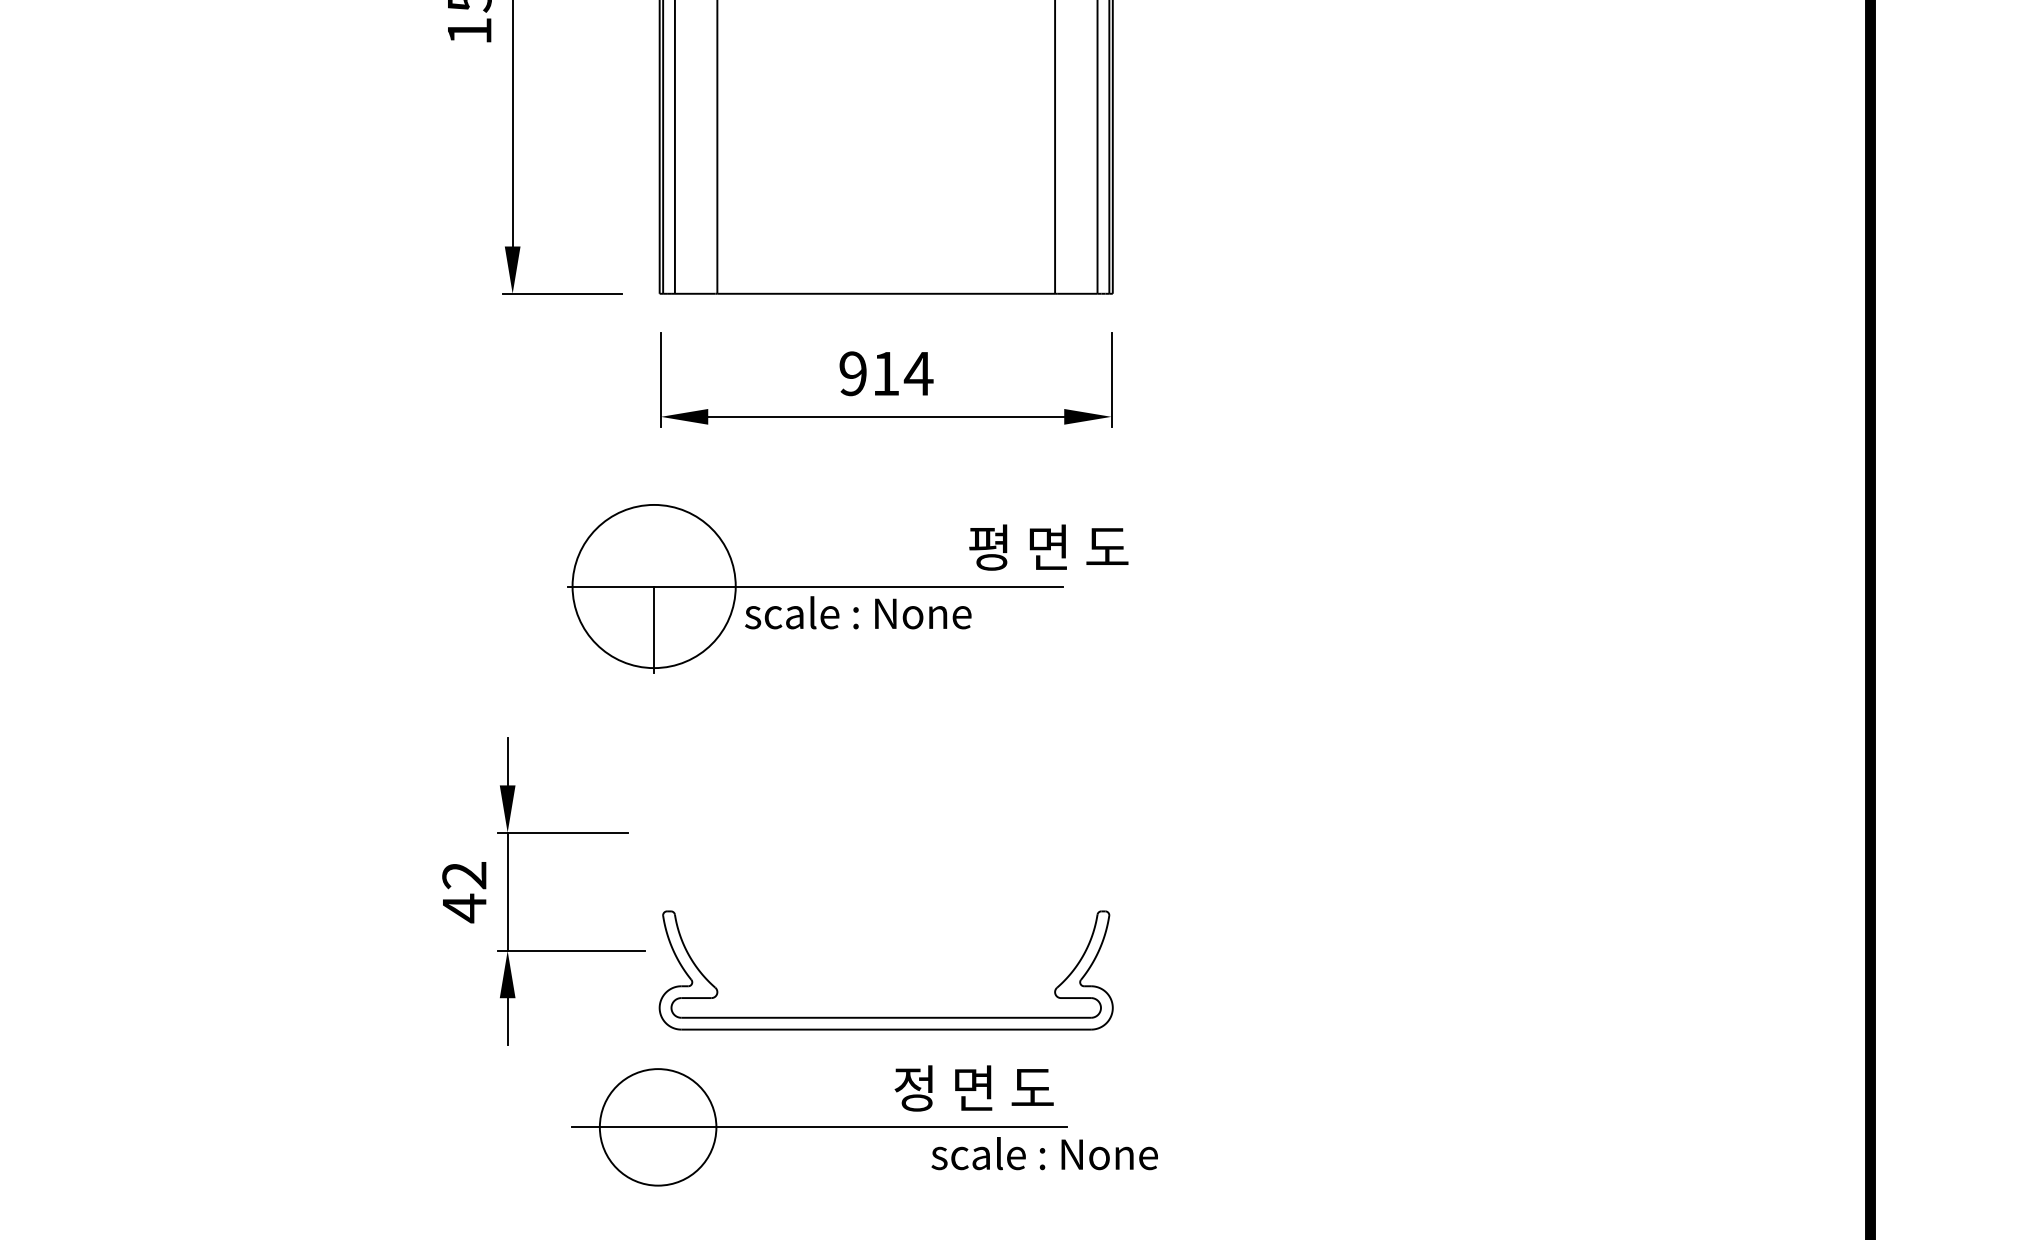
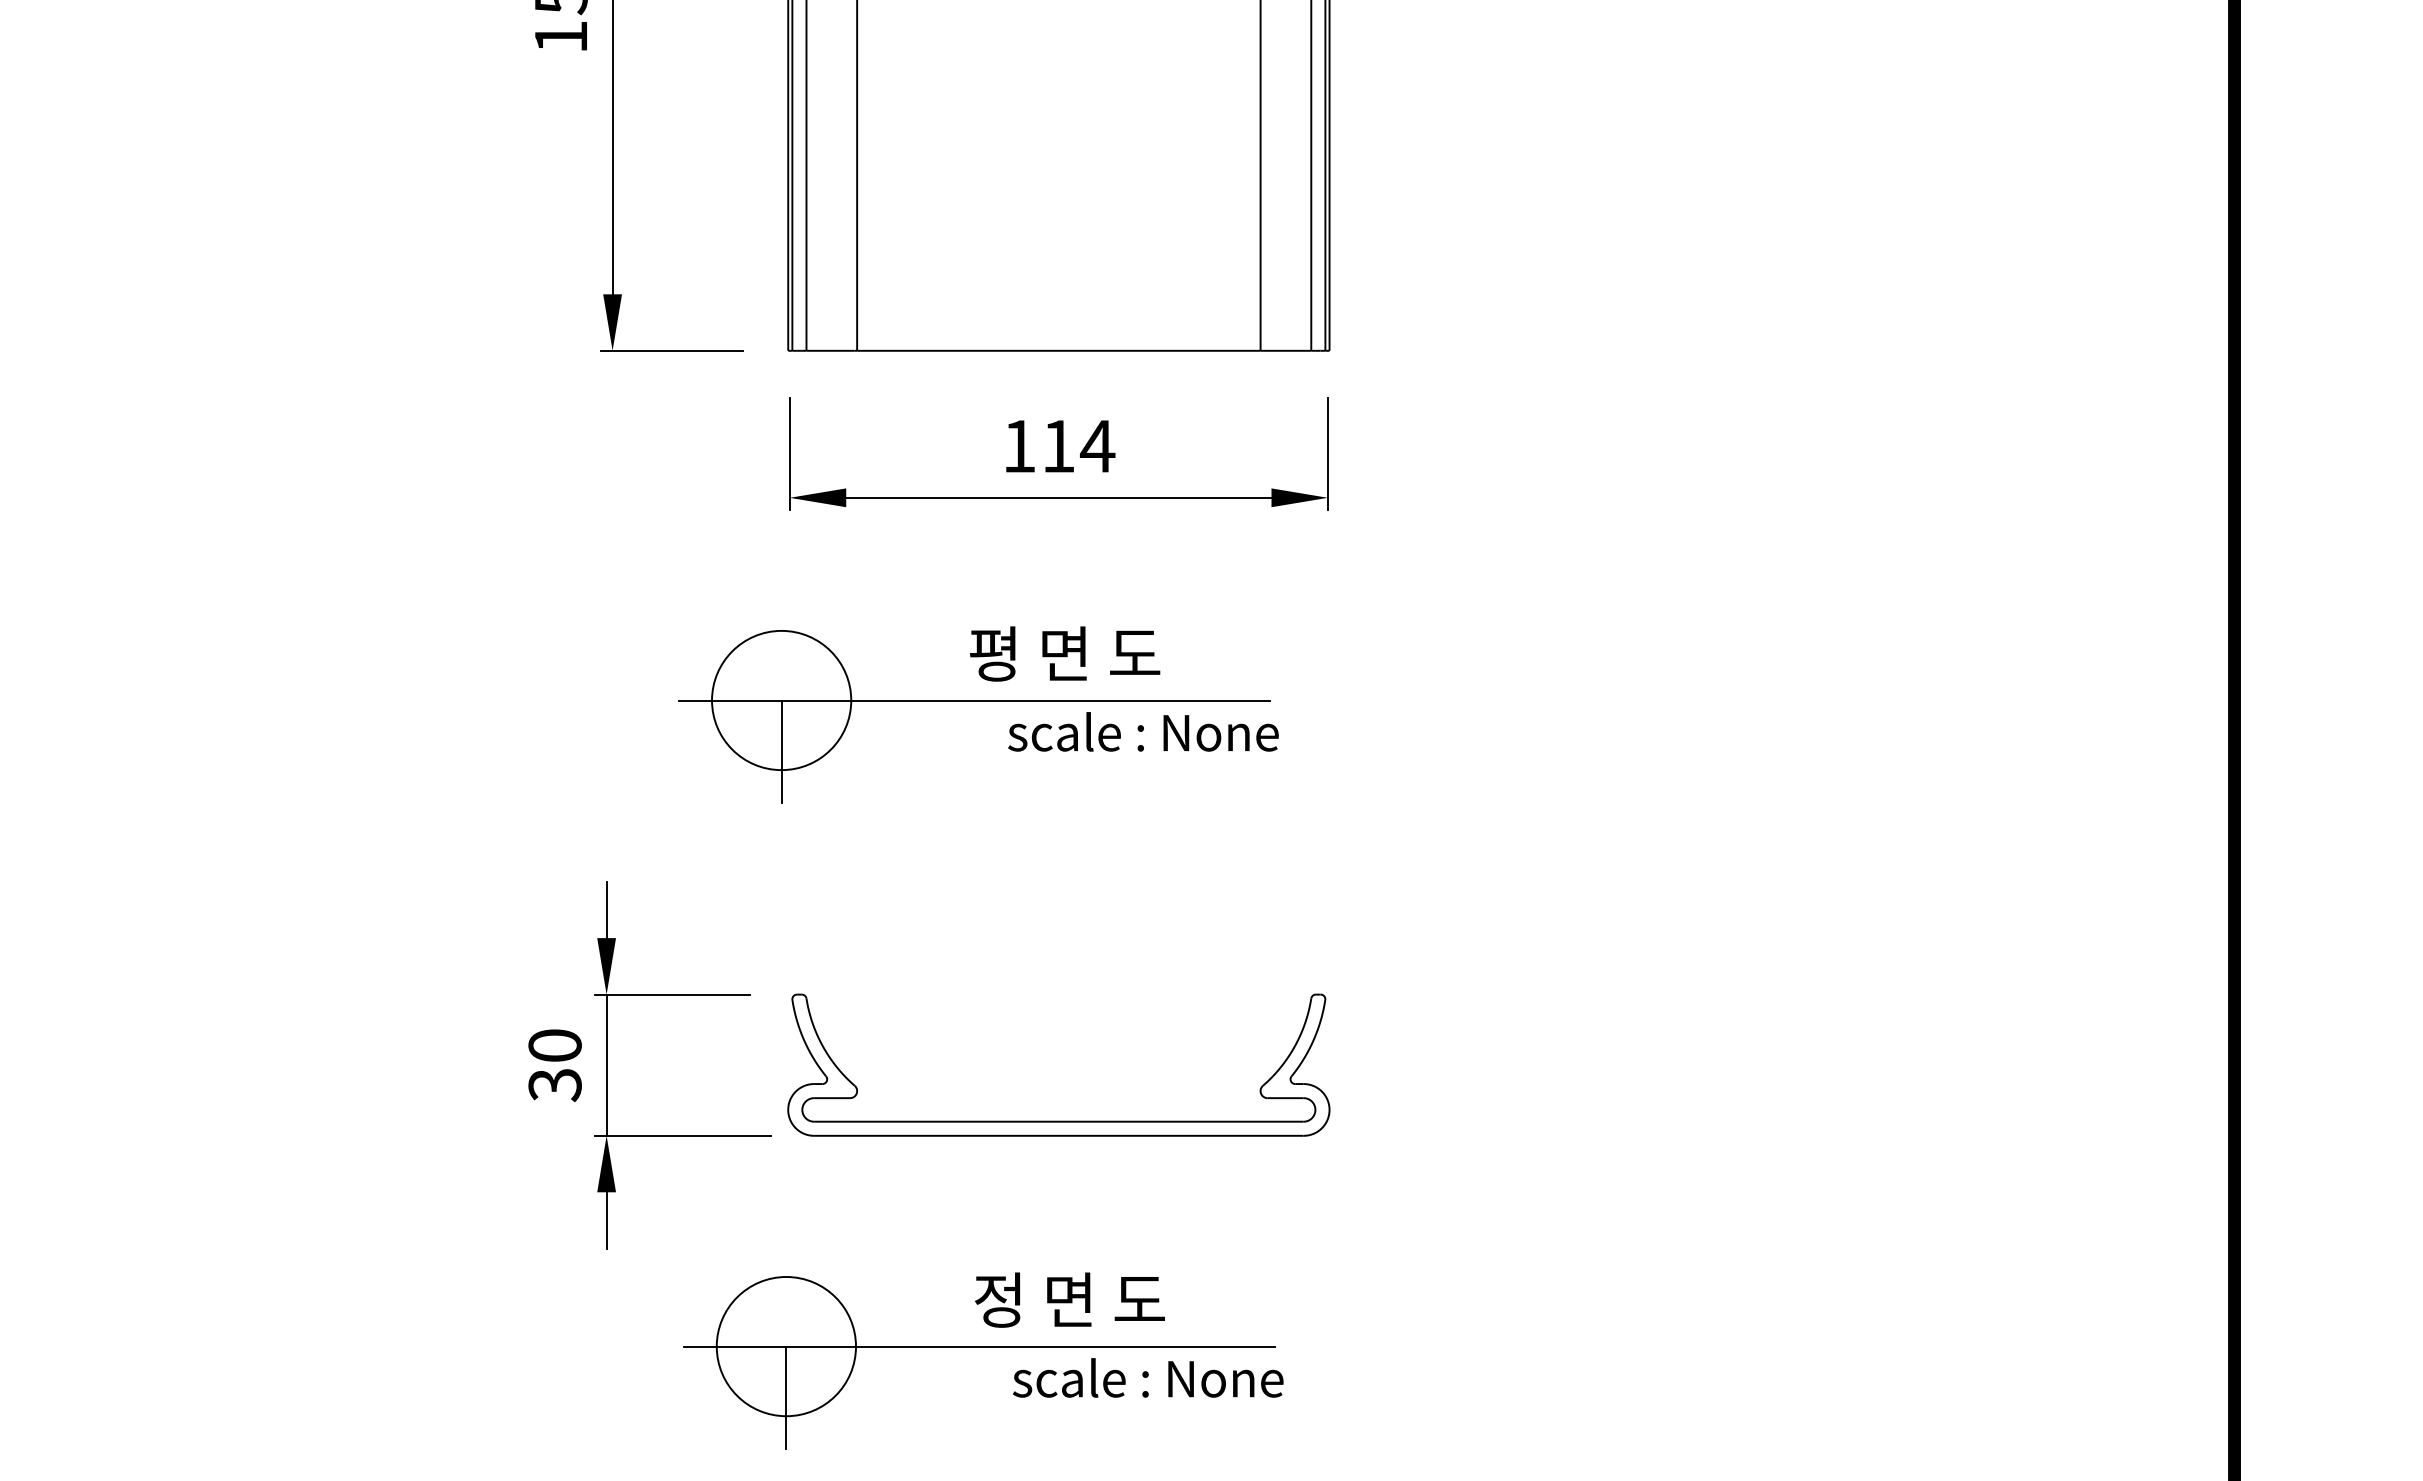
text: (853, 373) -> (1019, 446), 914 -> 114
text: (1049, 547) -> (1065, 653), moved
circle: (654, 586) -> (781, 700), size x0.71
text: (858, 612) -> (1143, 731), moved
text: (464, 892) -> (554, 1065), 42 -> 30
part: (885, 1016) -> (1058, 1120), moved
text: (973, 1087) -> (1069, 1299), moved
text: (1044, 1153) -> (1148, 1377), moved
line: (658, 1169) -> (786, 1397), added

